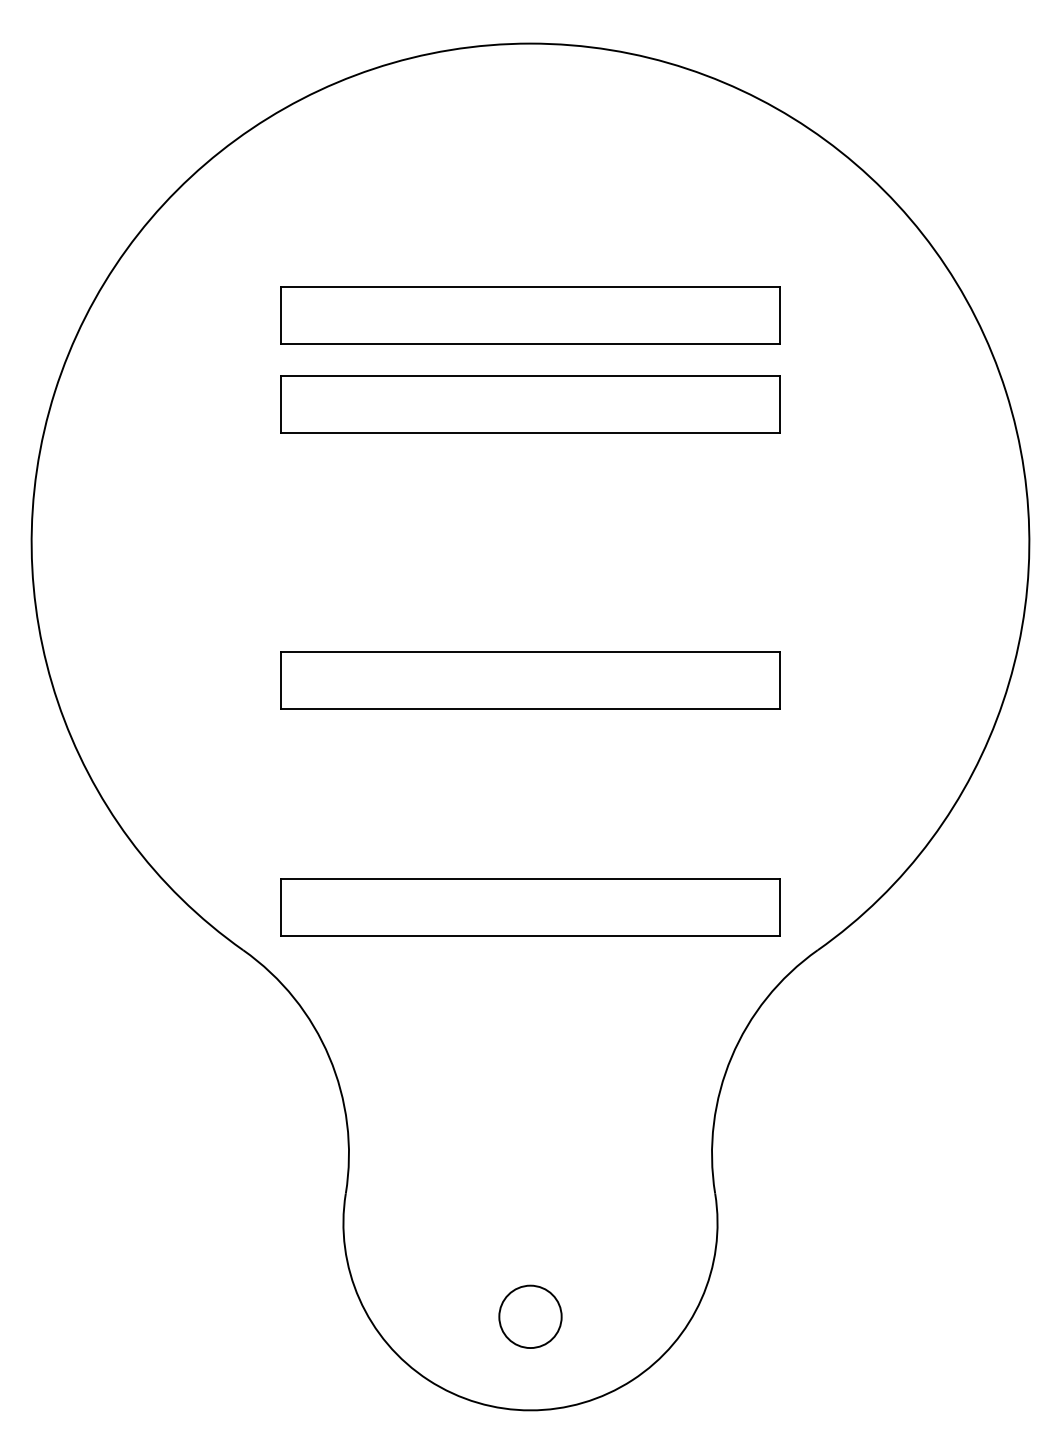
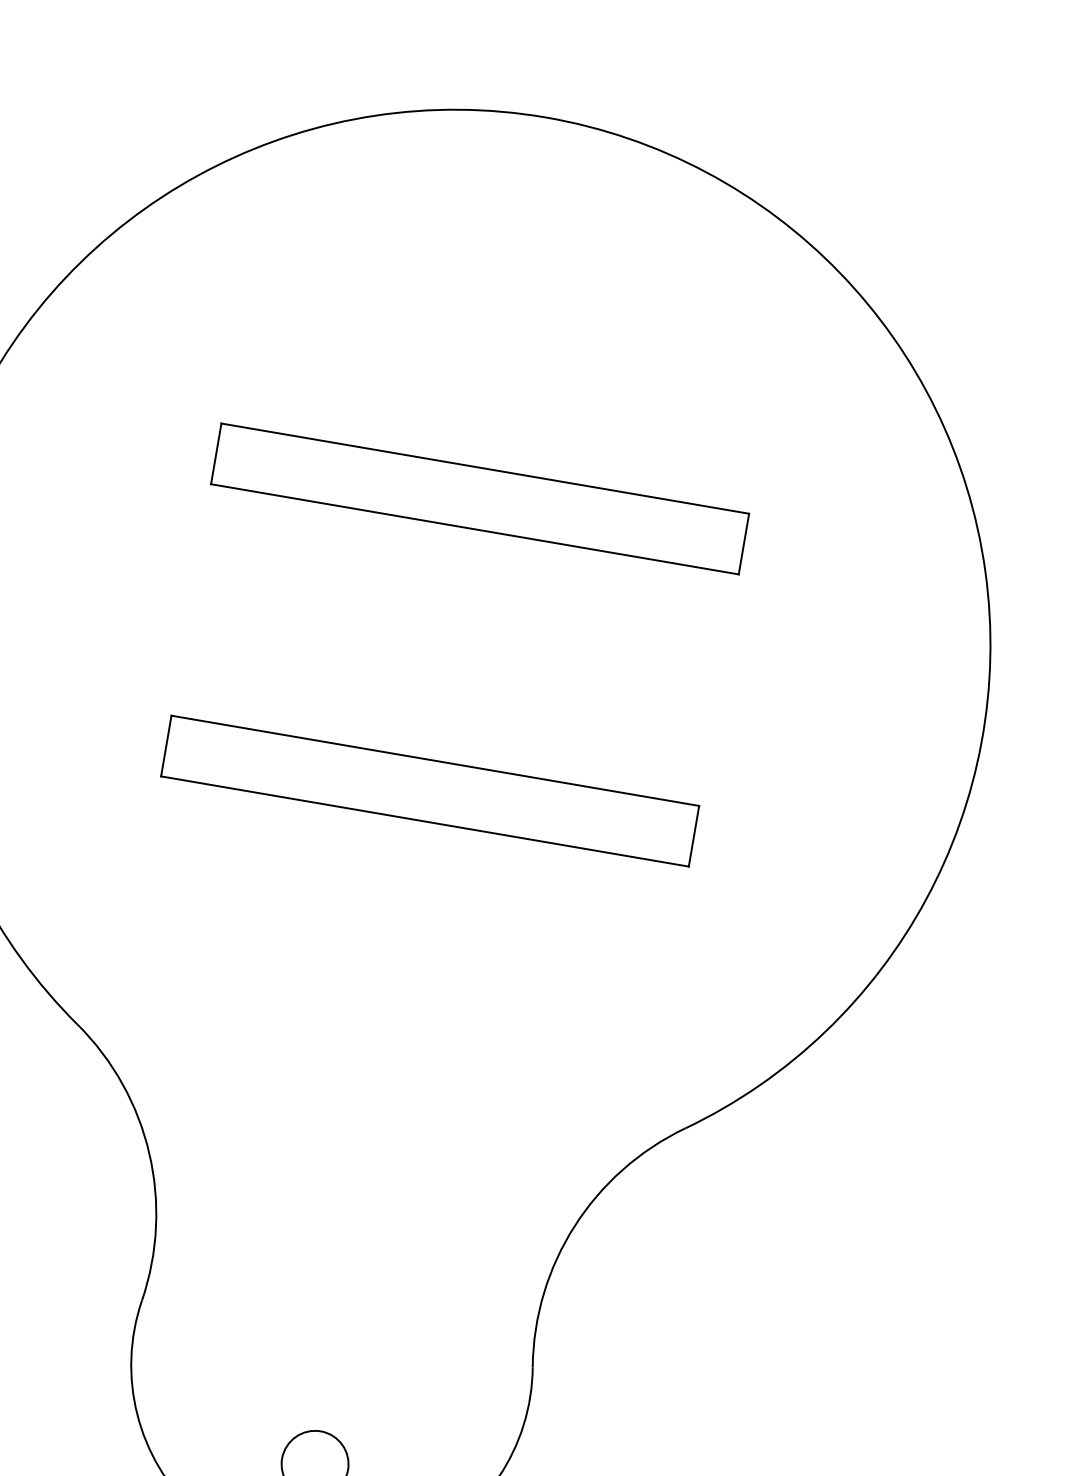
part: (530, 315) -> (496, 405), removed
part: (530, 907) -> (389, 1031), removed

